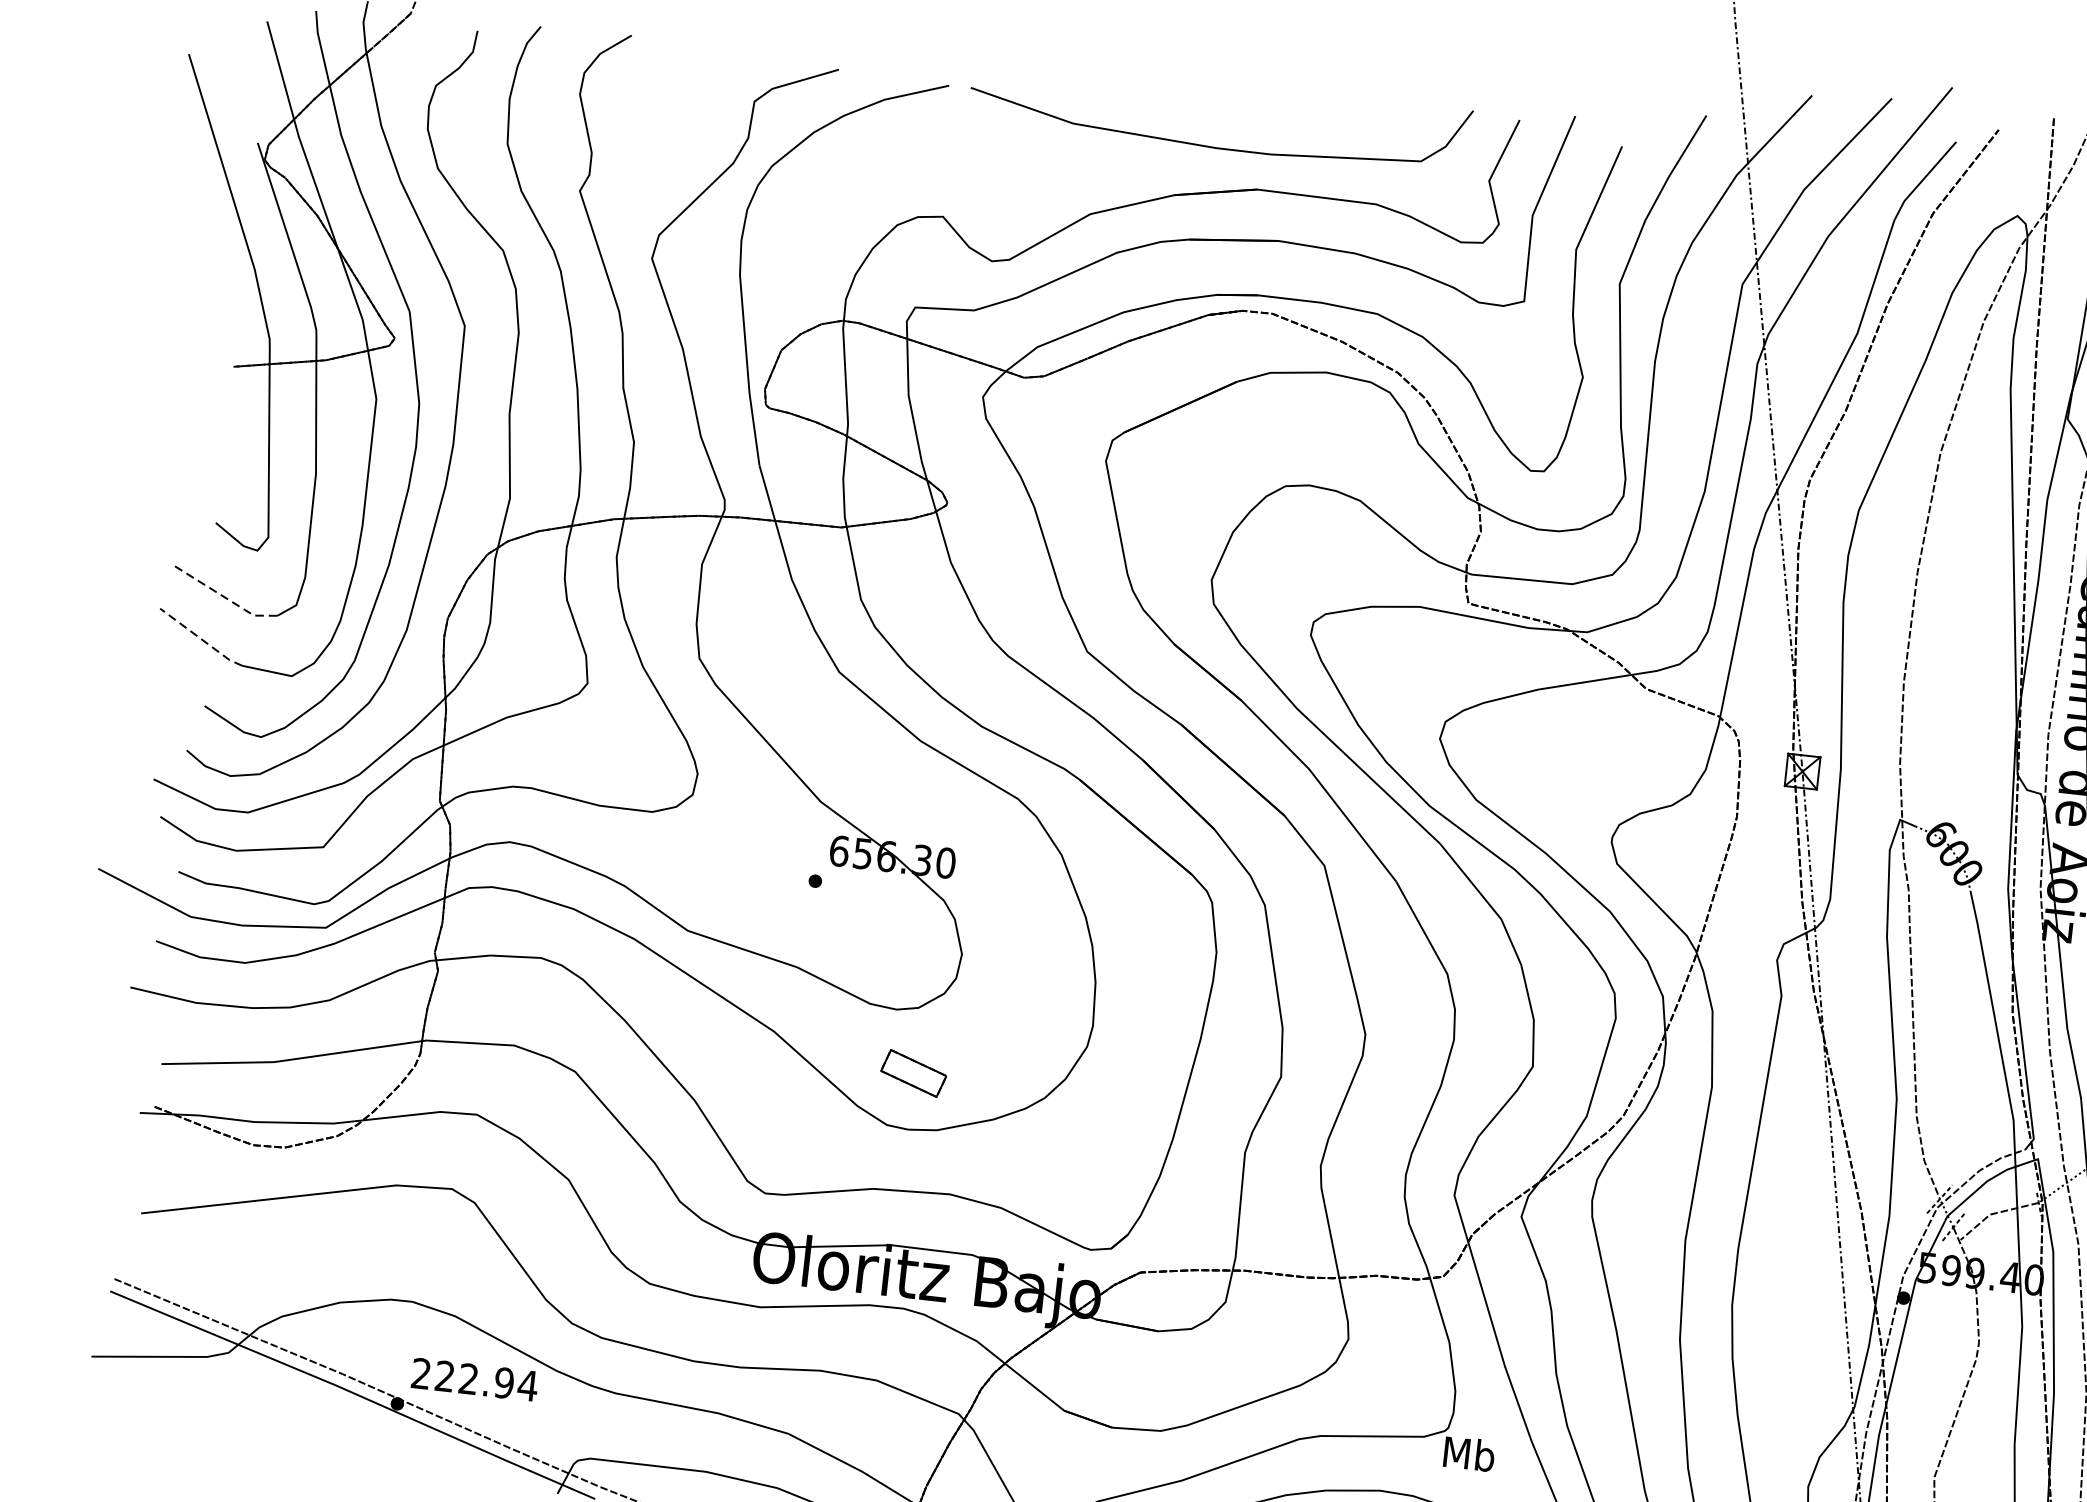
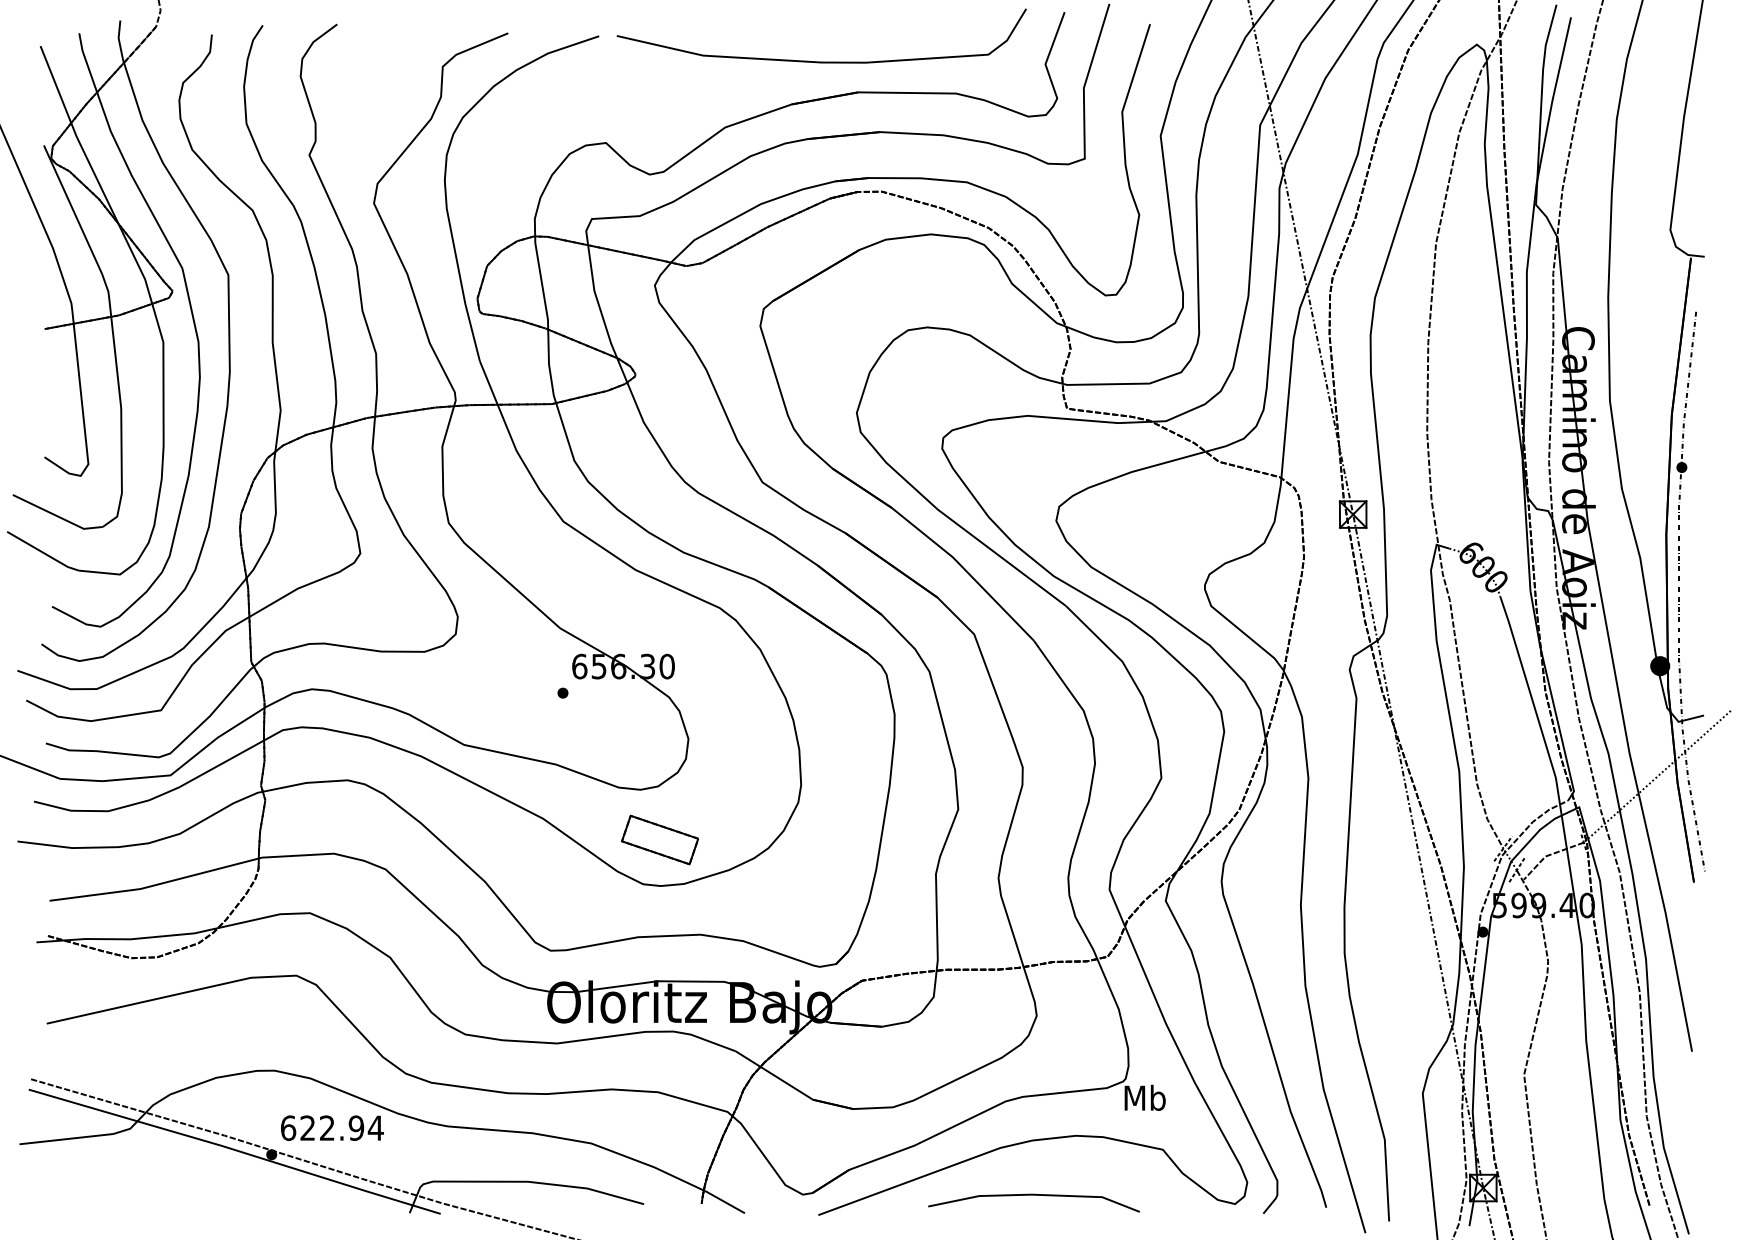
line: (223, 596) -> (57, 516), dashed -> solid
line: (201, 638) -> (43, 552), dashed -> solid
part: (914, 1072) -> (660, 839), size x1.43
text: (421, 1372) -> (288, 1127), 222.94 -> 622.94

